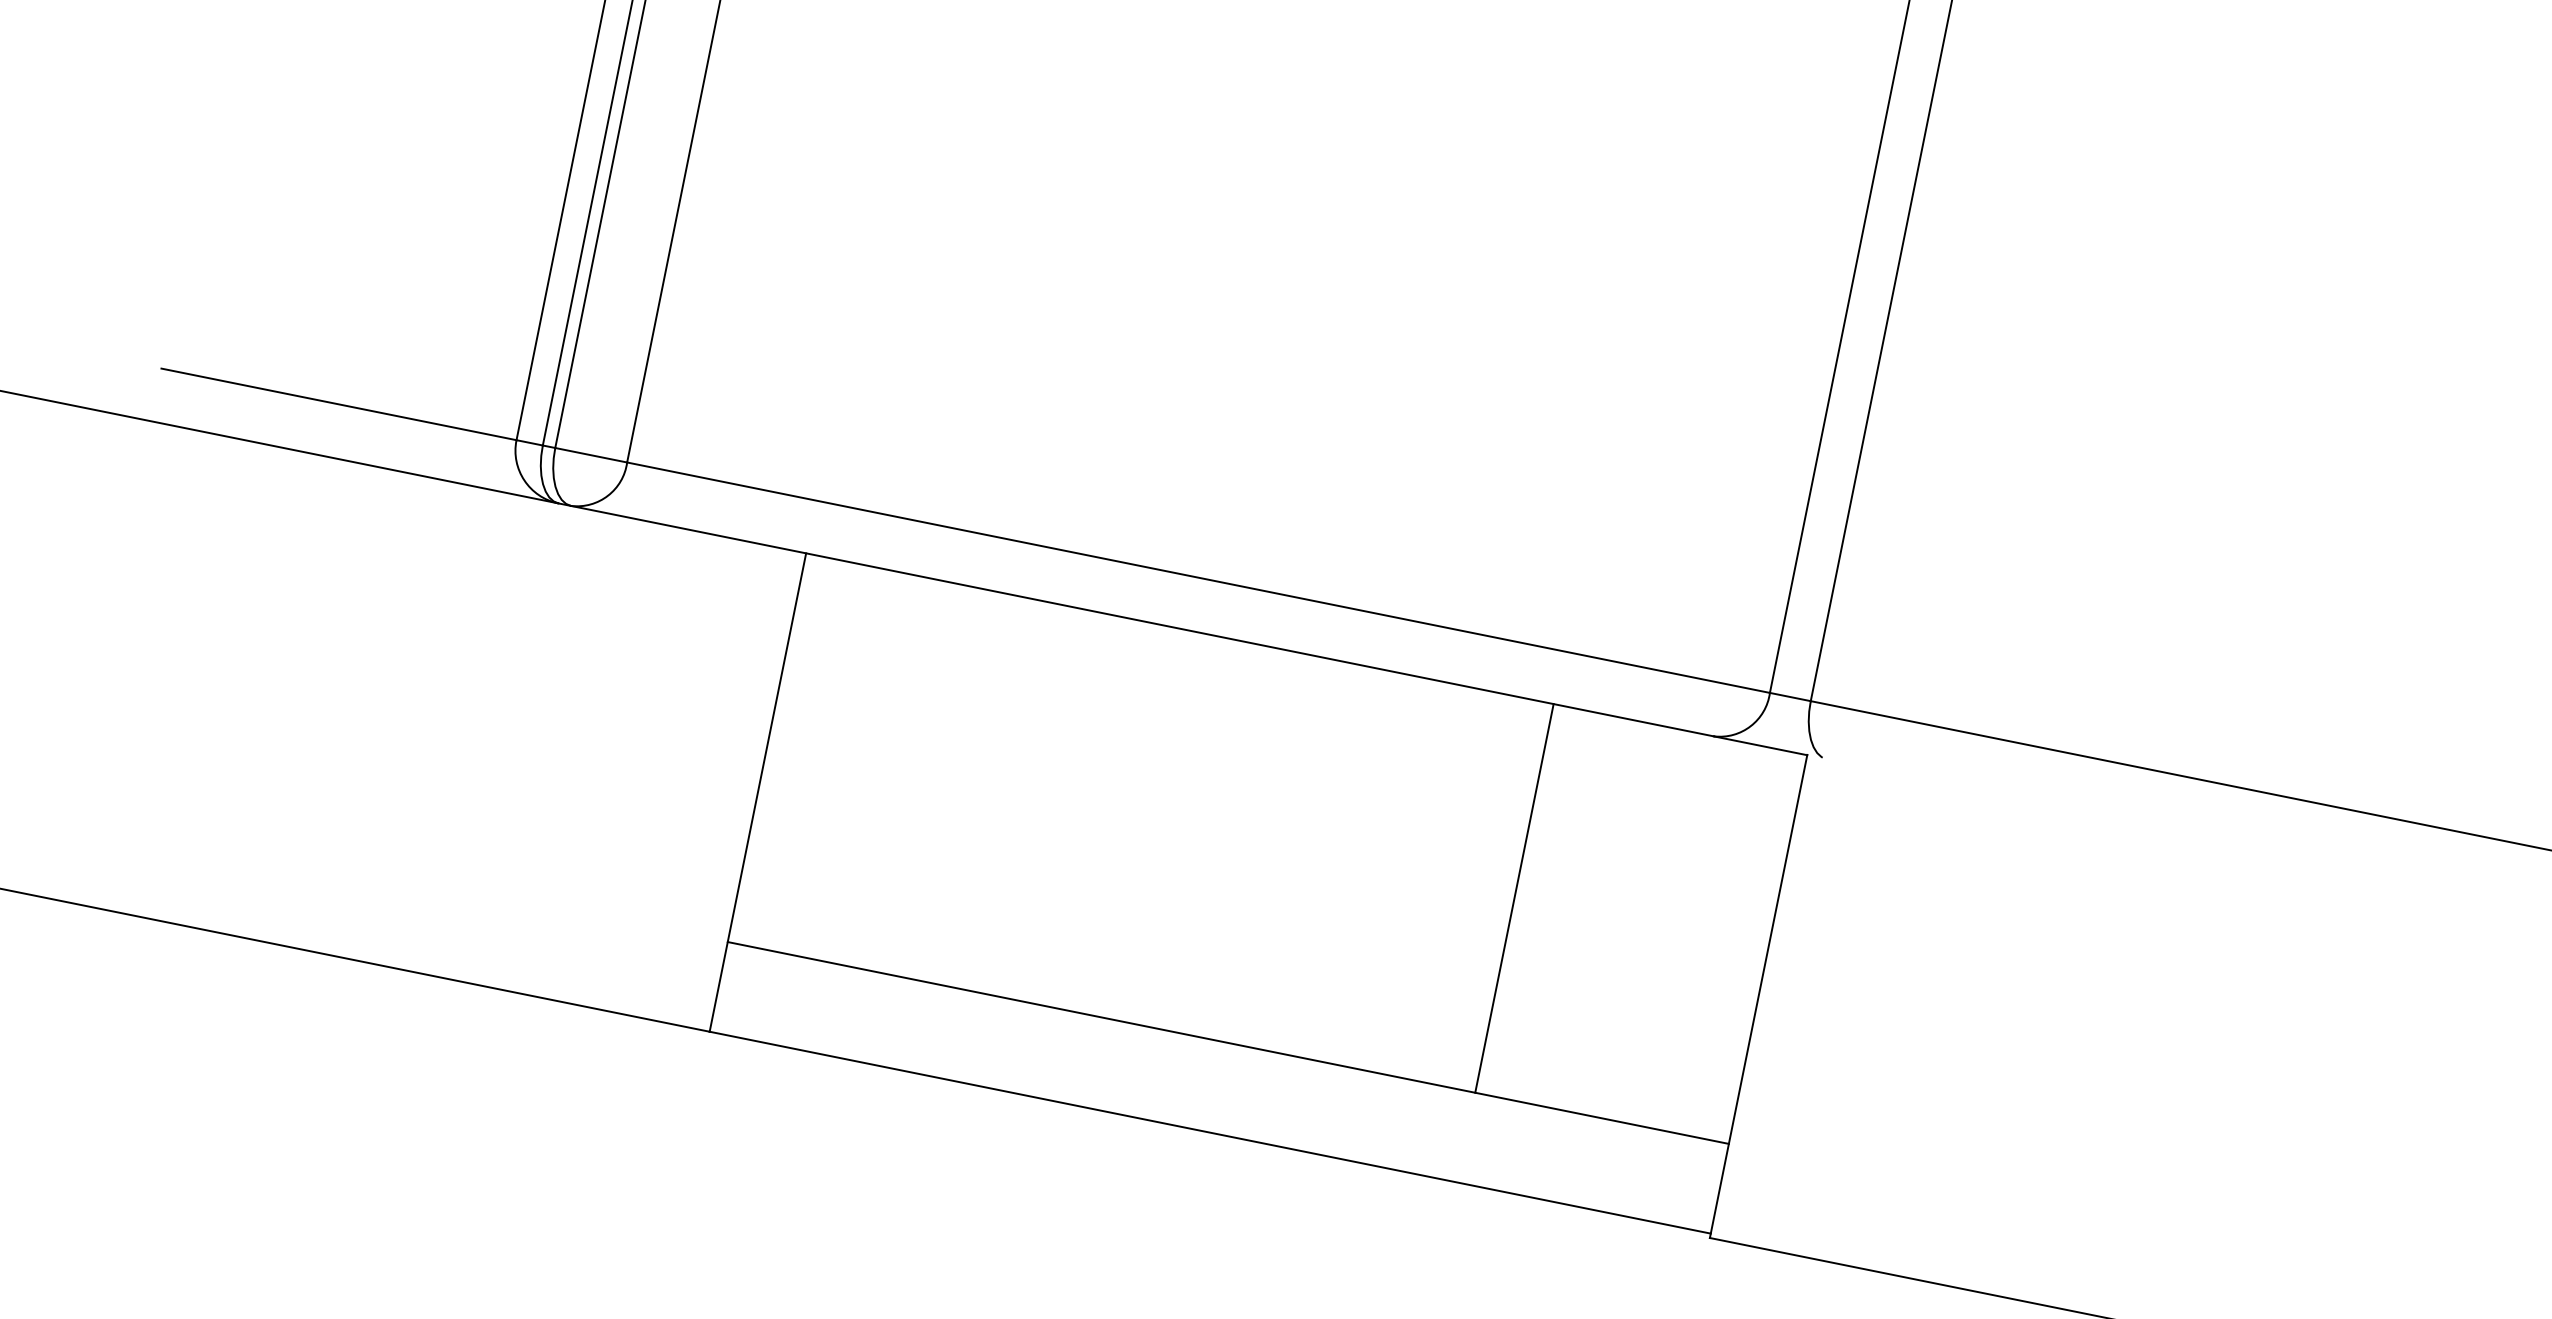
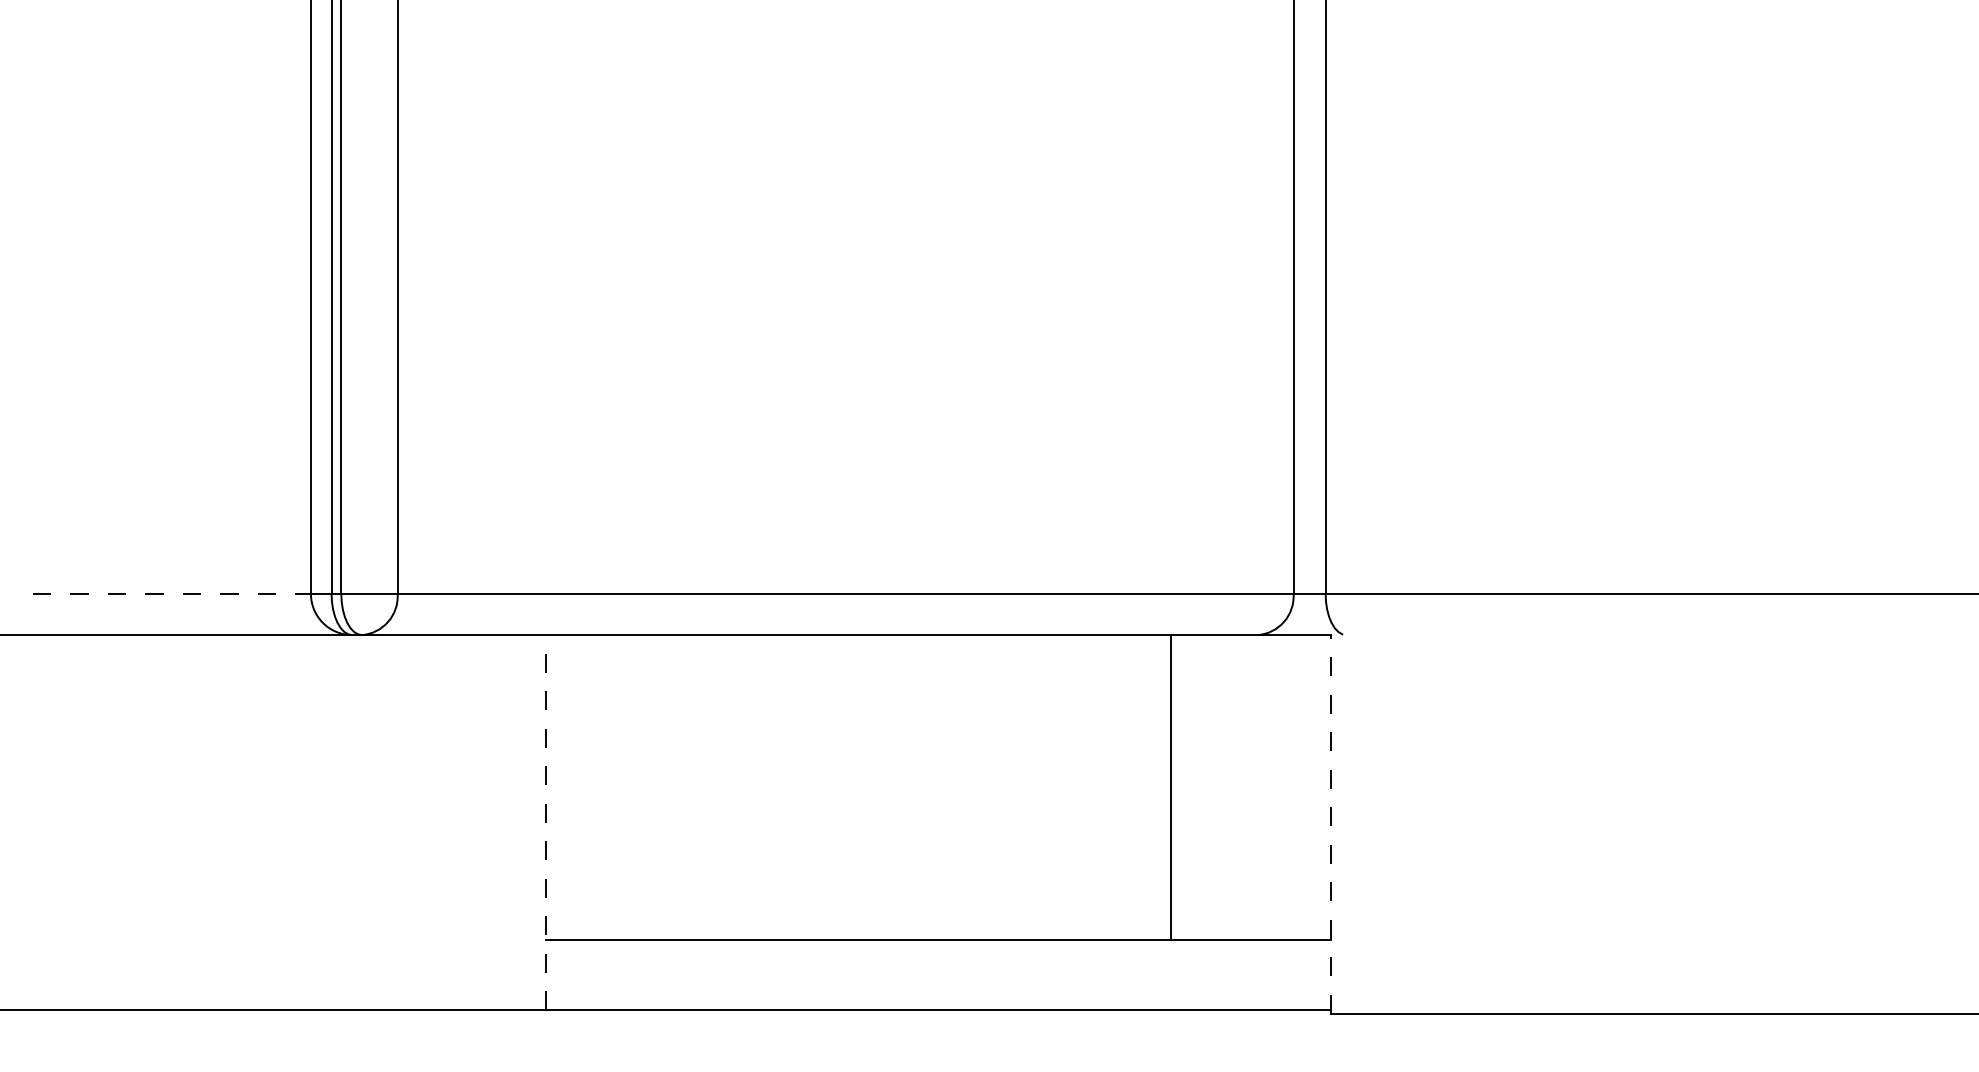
line: (340, 404) -> (172, 593), solid -> dashed
line: (758, 792) -> (546, 822), solid -> dashed
line: (1514, 898) -> (1171, 787), moved
line: (1759, 995) -> (1331, 823), solid -> dashed

